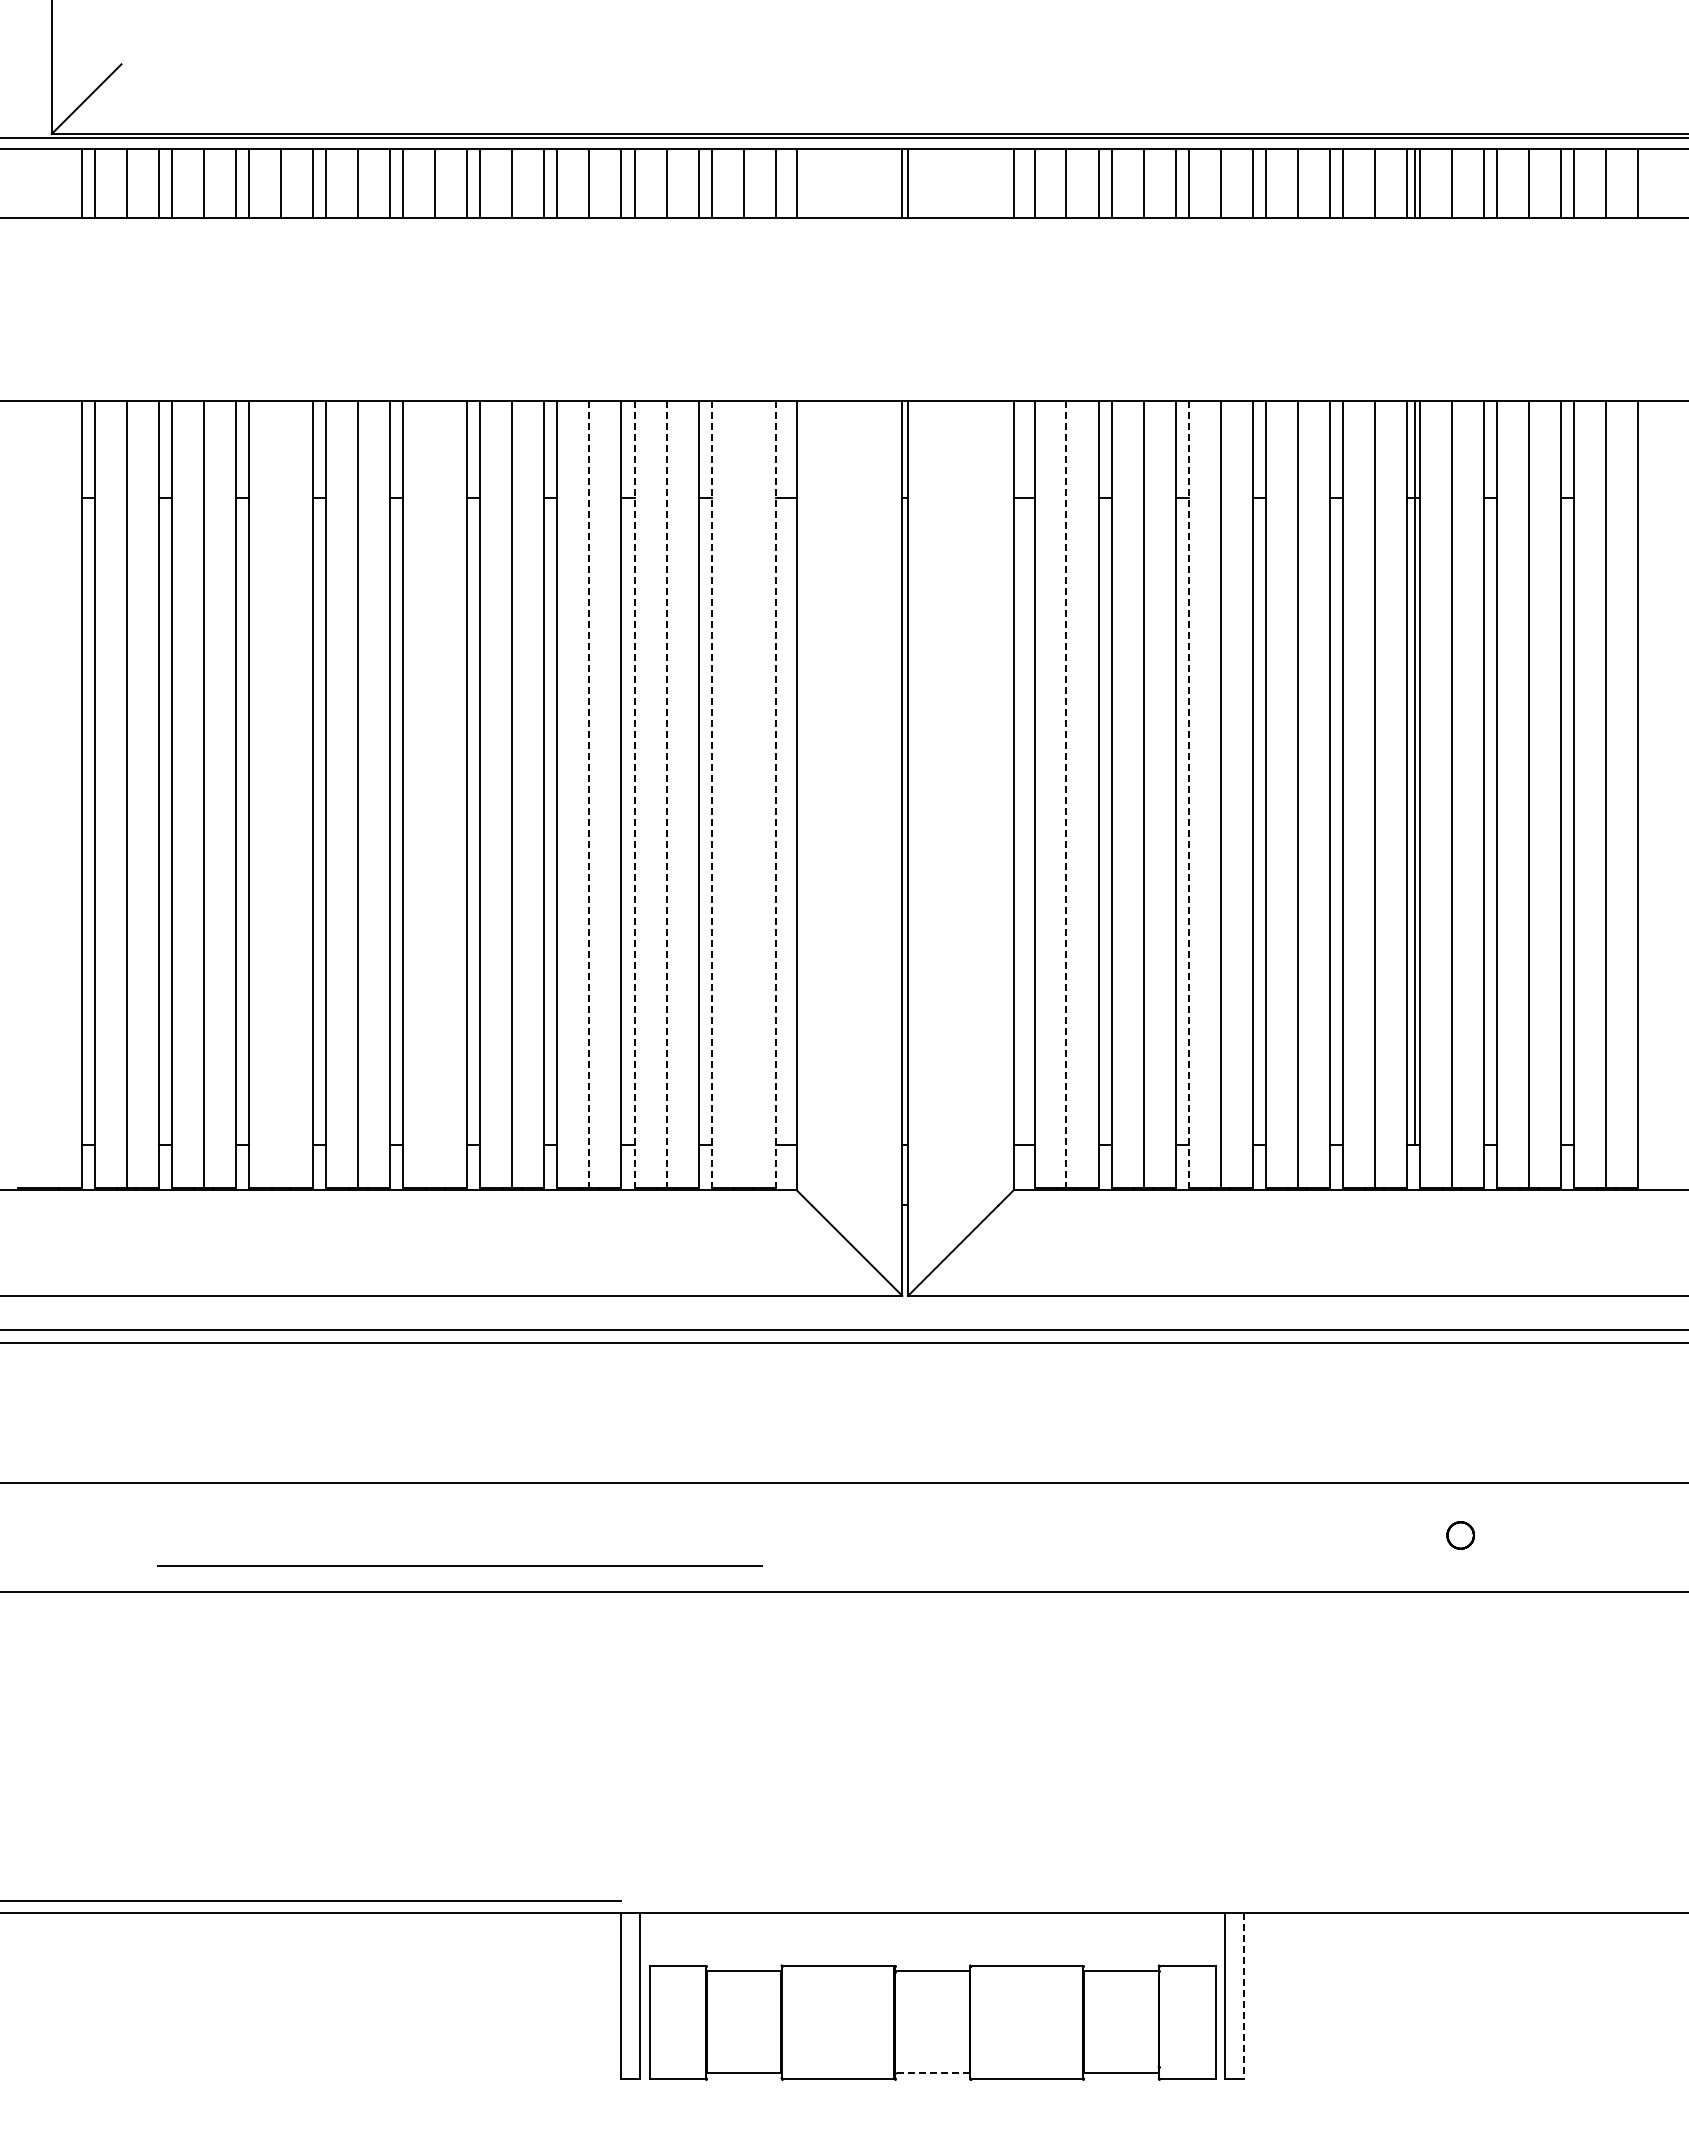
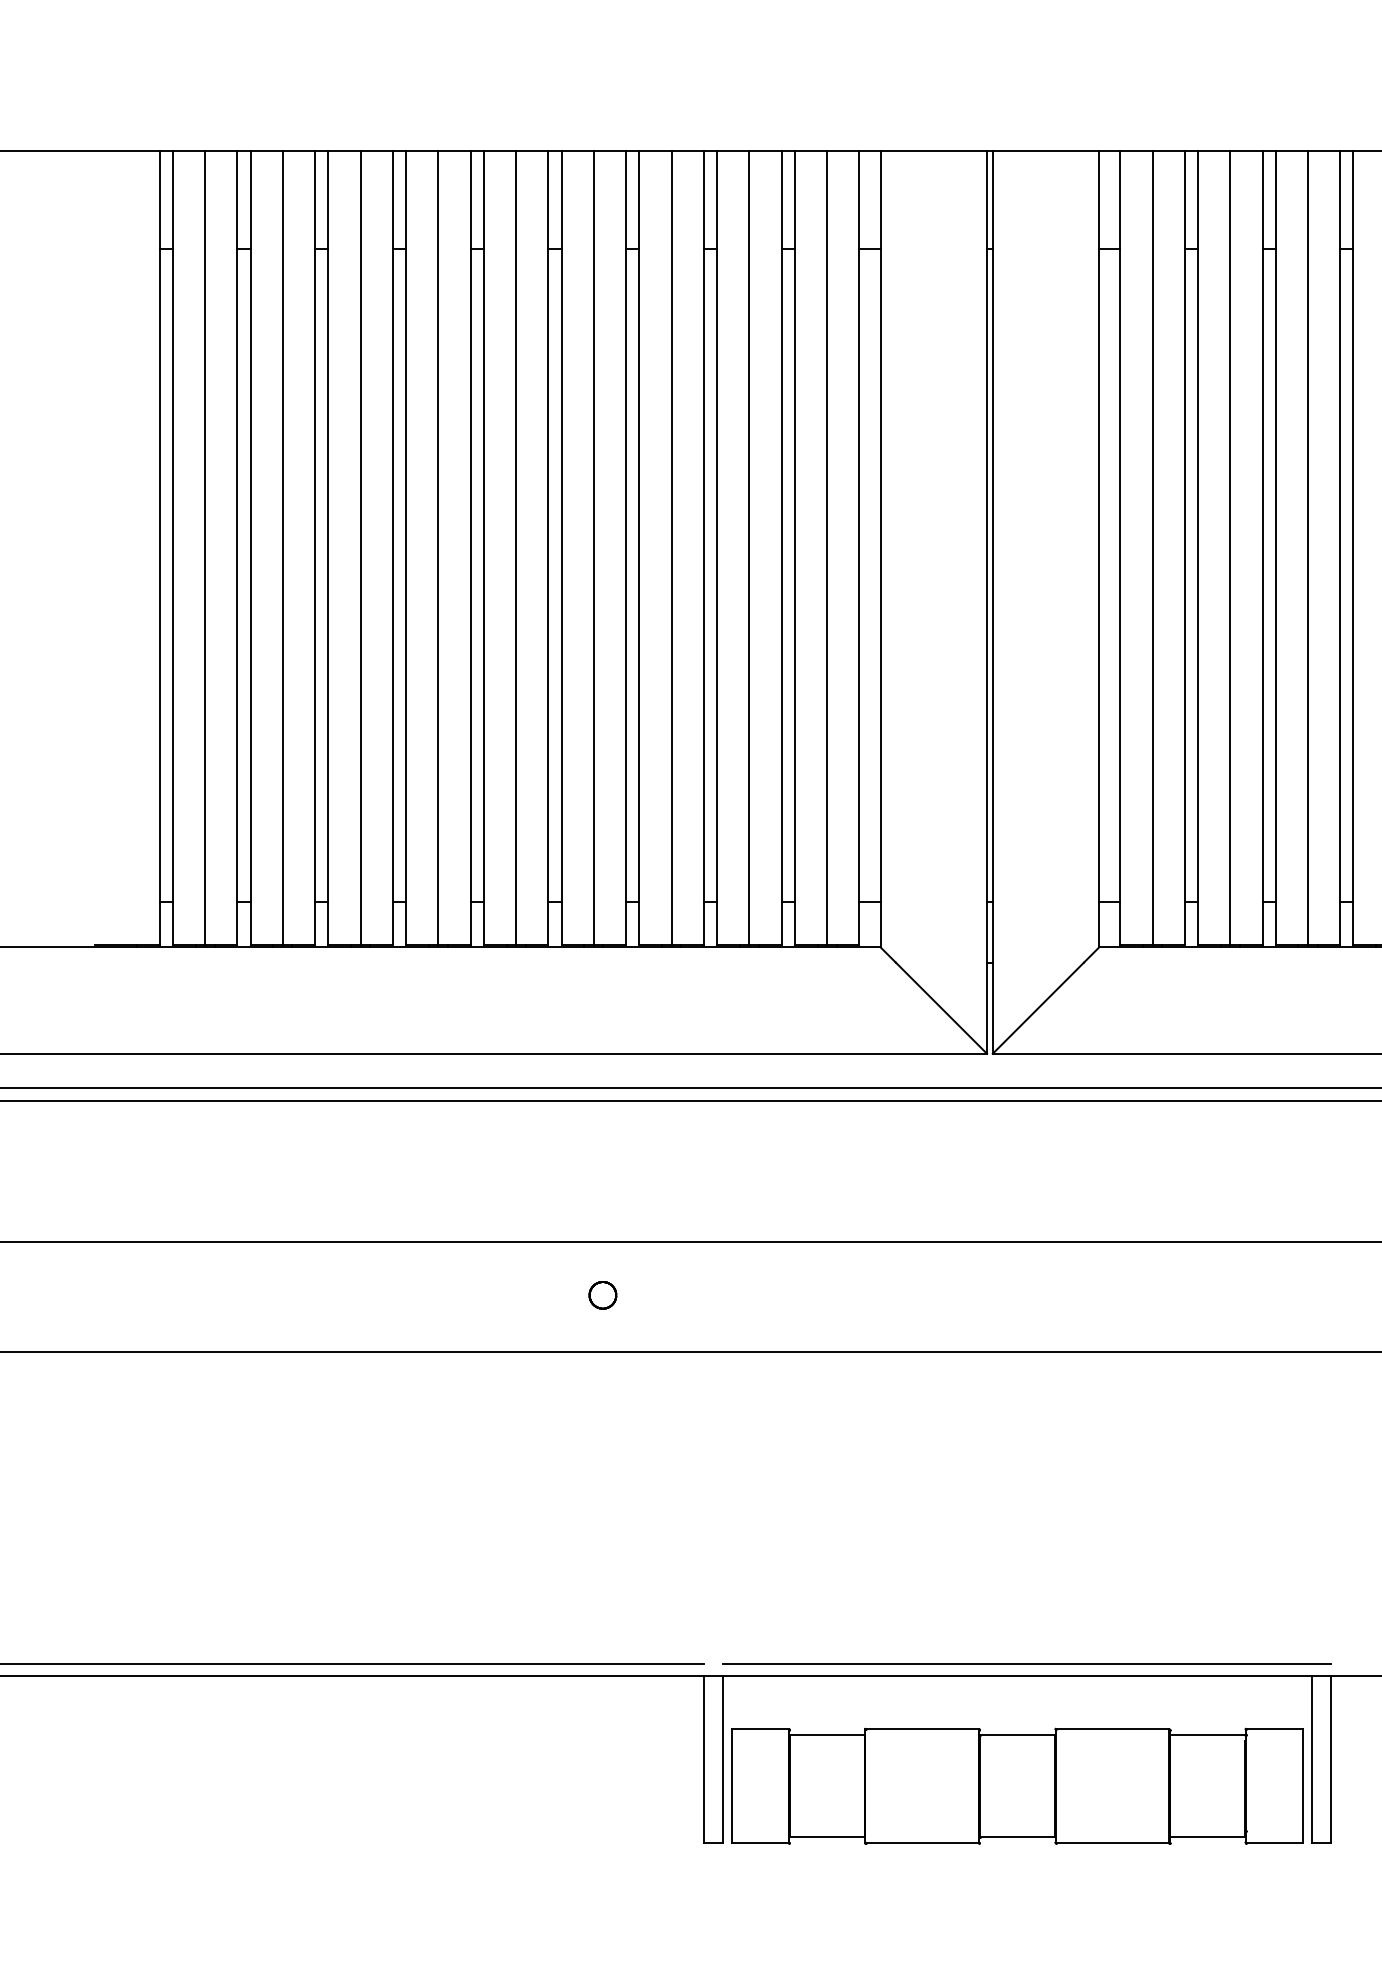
line: (281, 794) -> (361, 548), added
line: (435, 794) -> (516, 548), added
line: (589, 794) -> (671, 548), dashed -> solid
line: (634, 794) -> (716, 548), dashed -> solid
line: (666, 794) -> (749, 548), dashed -> solid
line: (711, 794) -> (794, 548), dashed -> solid
line: (743, 794) -> (826, 548), added
line: (775, 794) -> (859, 548), dashed -> solid
line: (1066, 794) -> (1152, 548), dashed -> solid
line: (1188, 794) -> (1275, 548), dashed -> solid
part: (521, 1535) -> (603, 1295), added
line: (459, 1565) -> (1026, 1663), moved
line: (1243, 1995) -> (1330, 1759), dashed -> solid
line: (932, 2072) -> (1017, 1836), dashed -> solid

